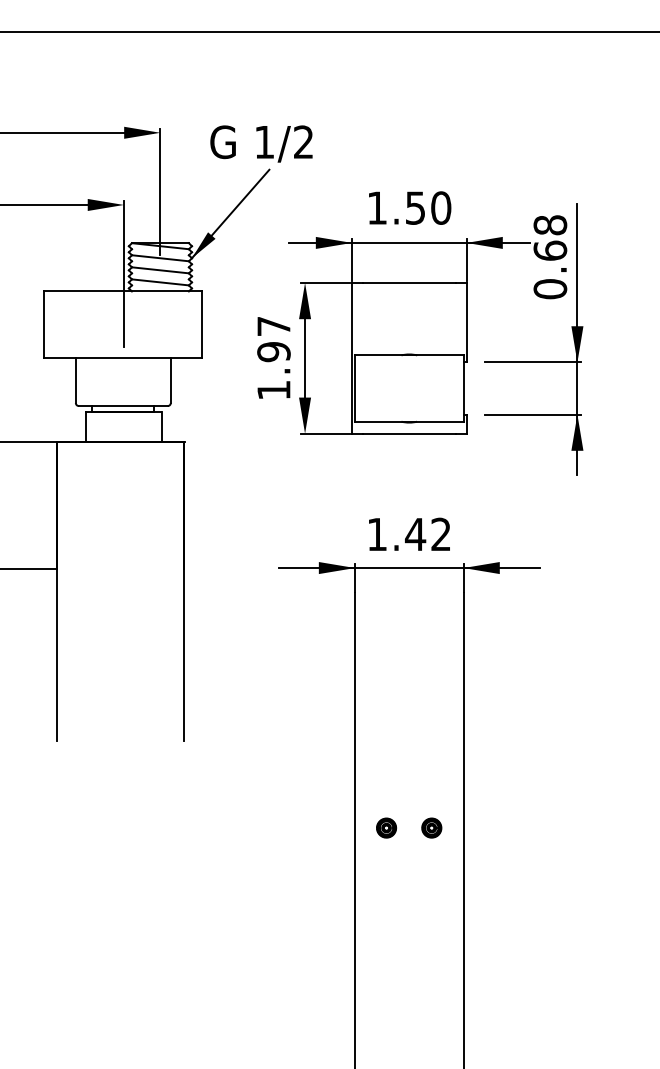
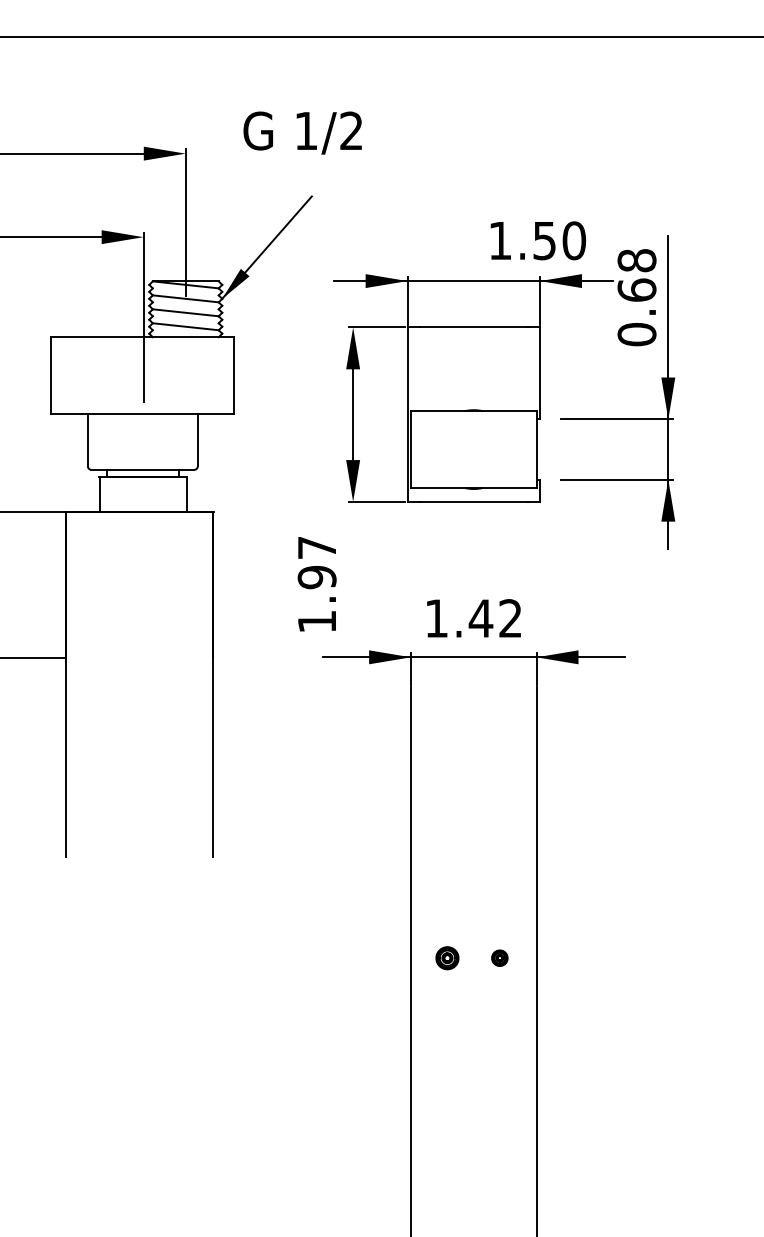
text: (261, 143) -> (302, 132), moved
text: (410, 207) -> (538, 240), moved
text: (273, 357) -> (316, 583), moved
part: (431, 827) -> (499, 957), size x0.7

